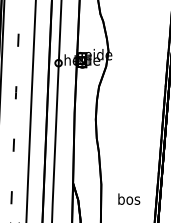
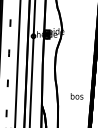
text: (128, 199) -> (76, 96), moved

